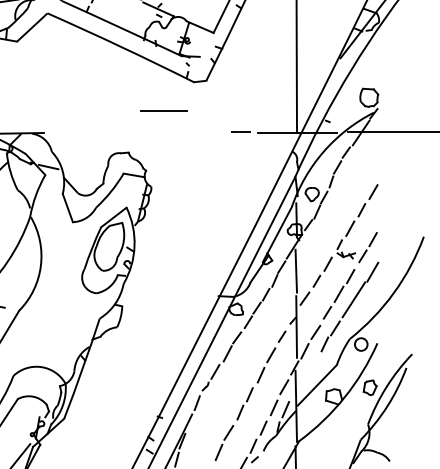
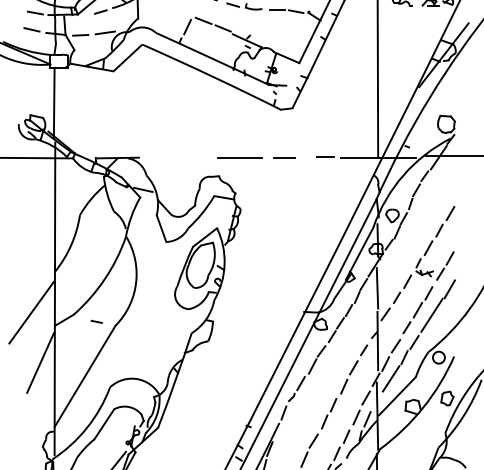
line: (164, 110) -> (239, 157), moved
line: (197, 132) -> (284, 157), added
line: (310, 366) -> (390, 378), added

